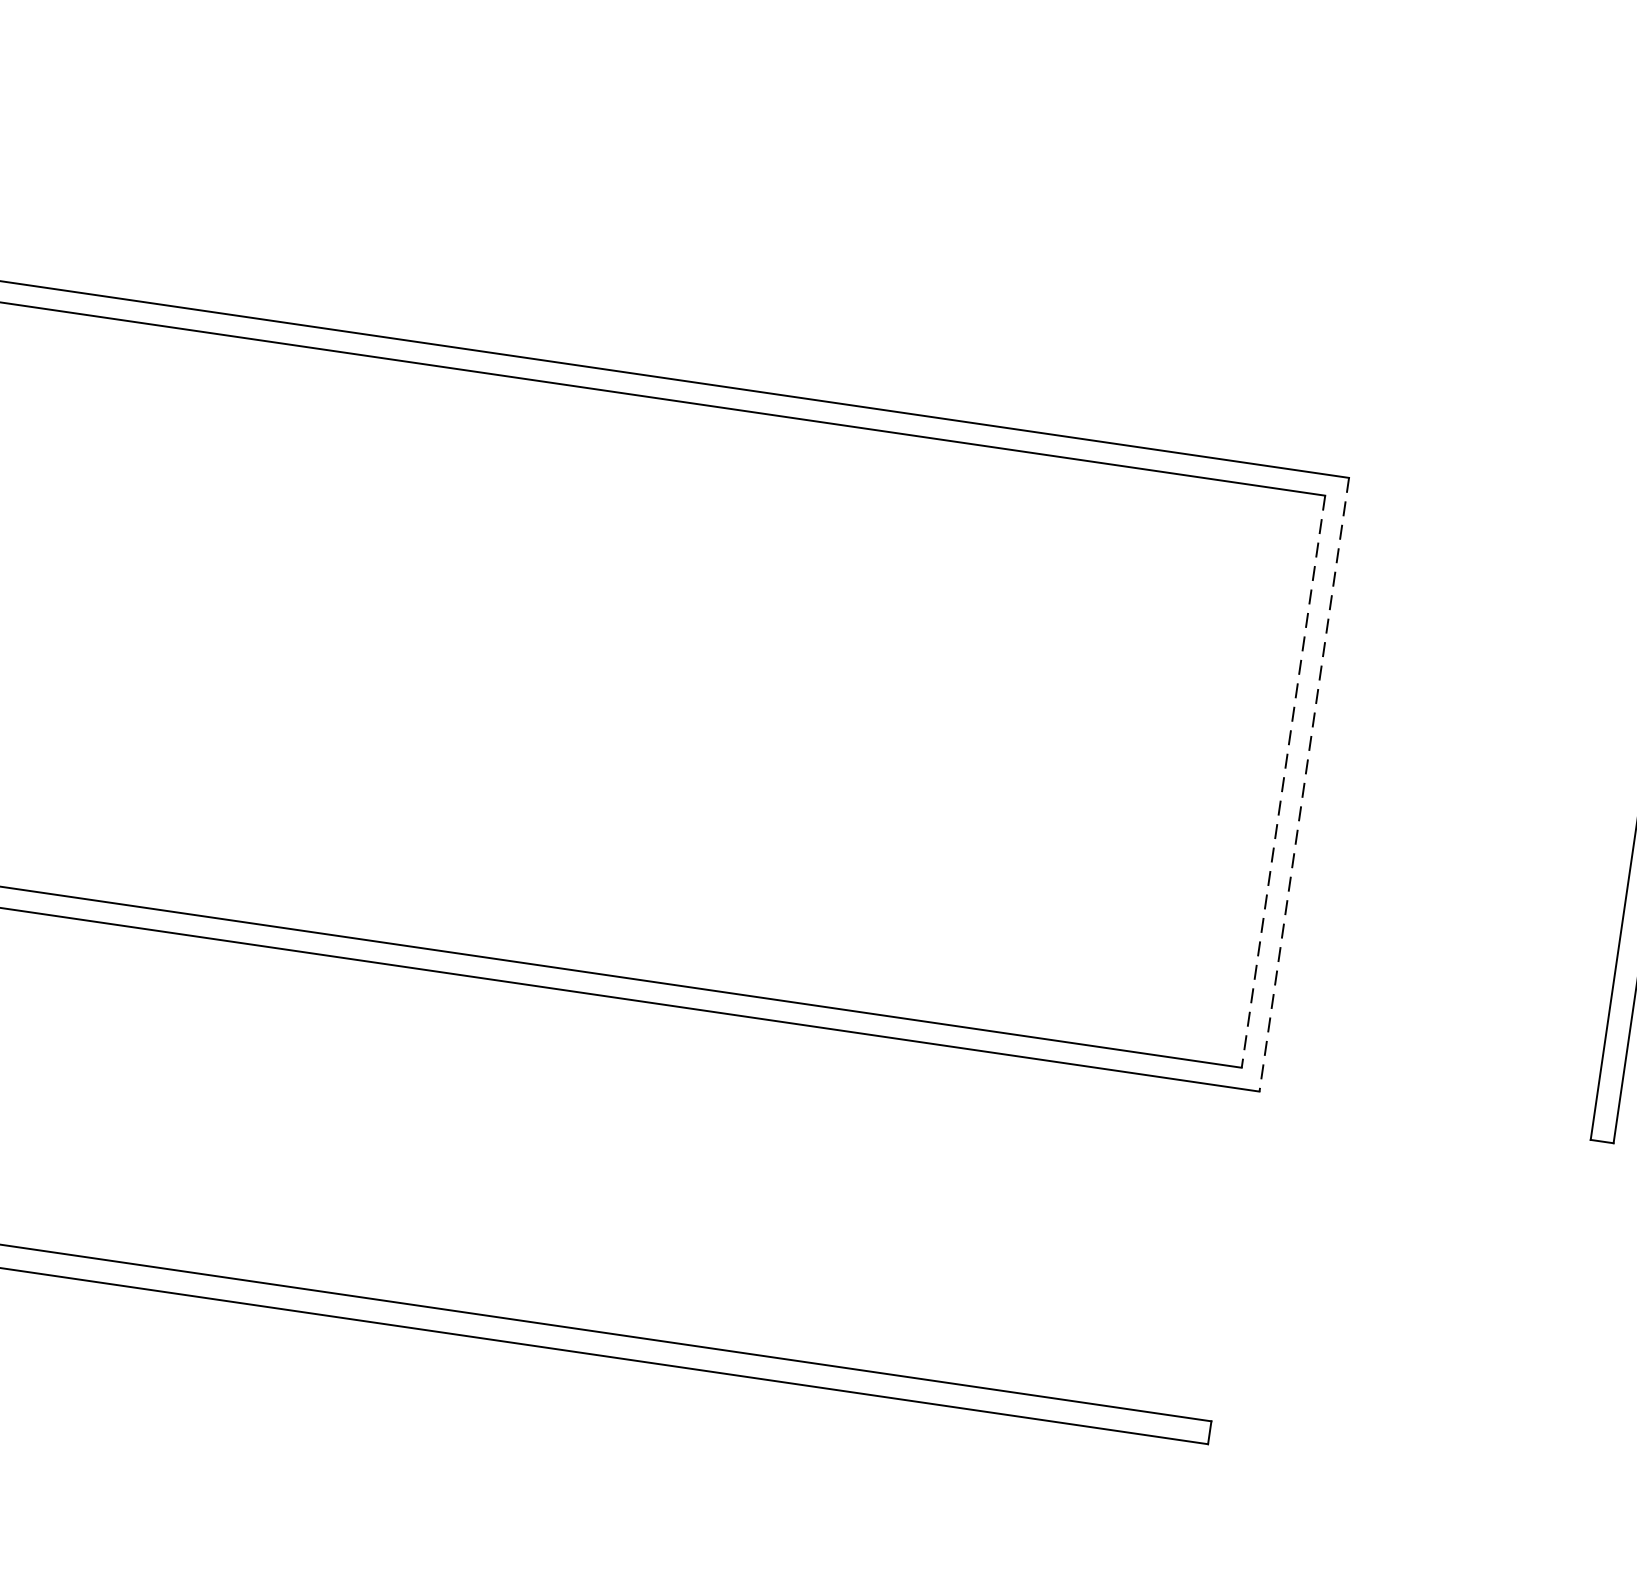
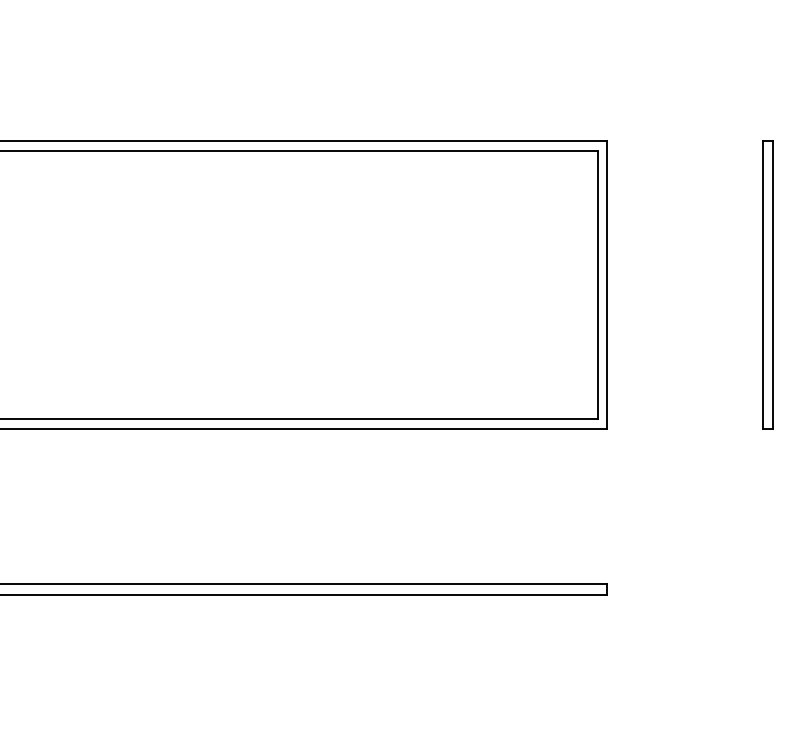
line: (1283, 782) -> (597, 285), dashed -> solid
line: (1304, 785) -> (607, 285), dashed -> solid

